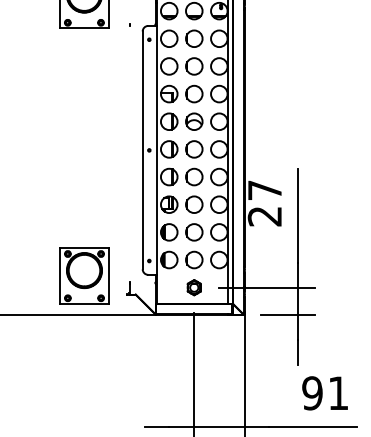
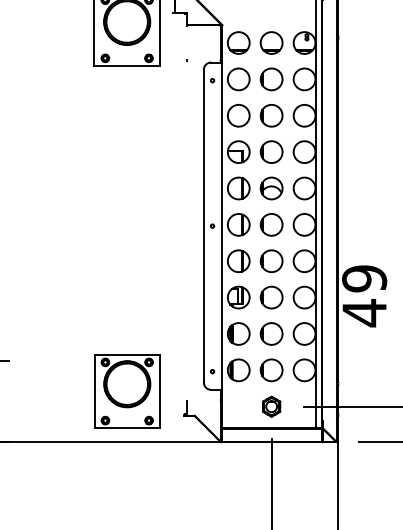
text: (264, 203) -> (363, 295), 27 -> 49

